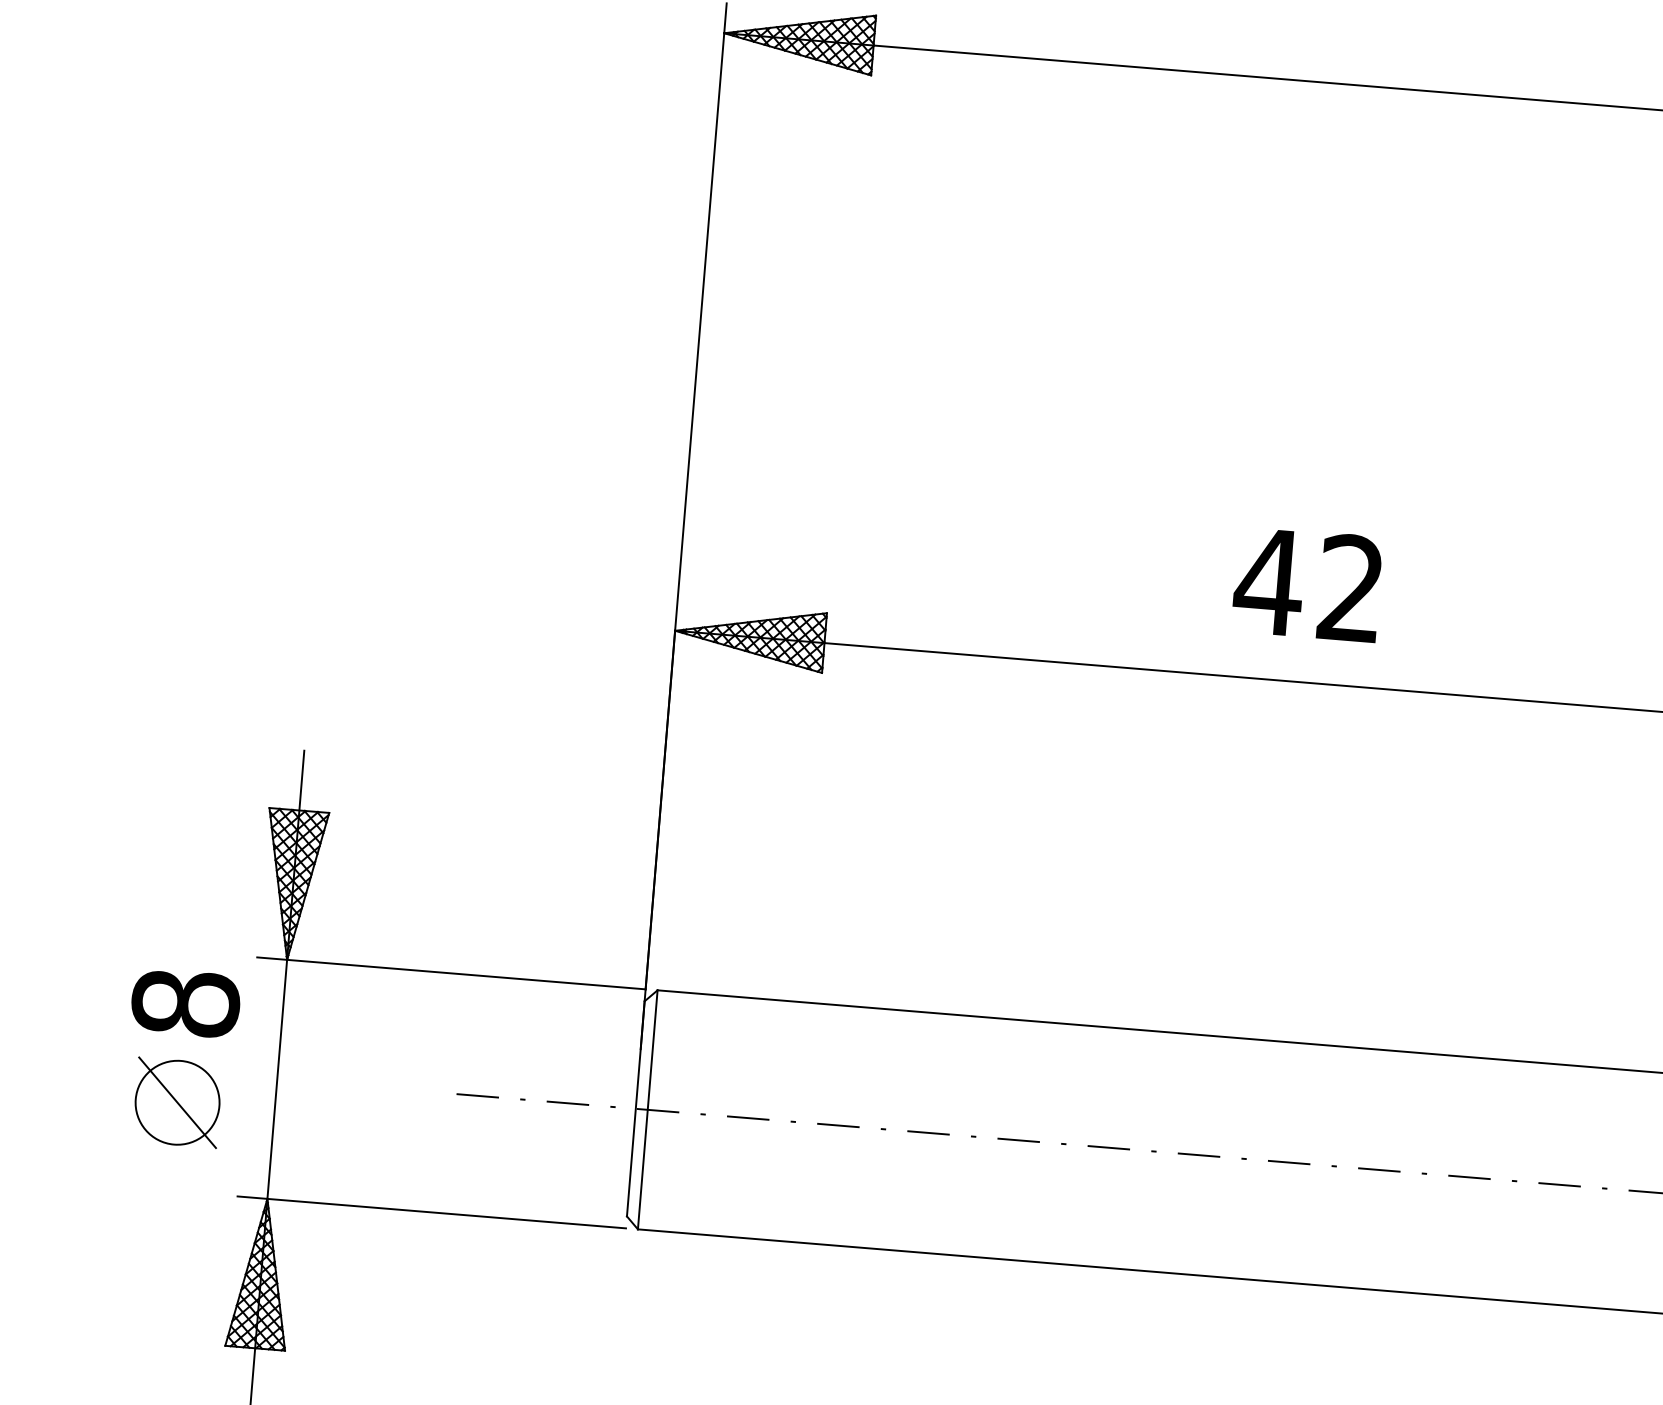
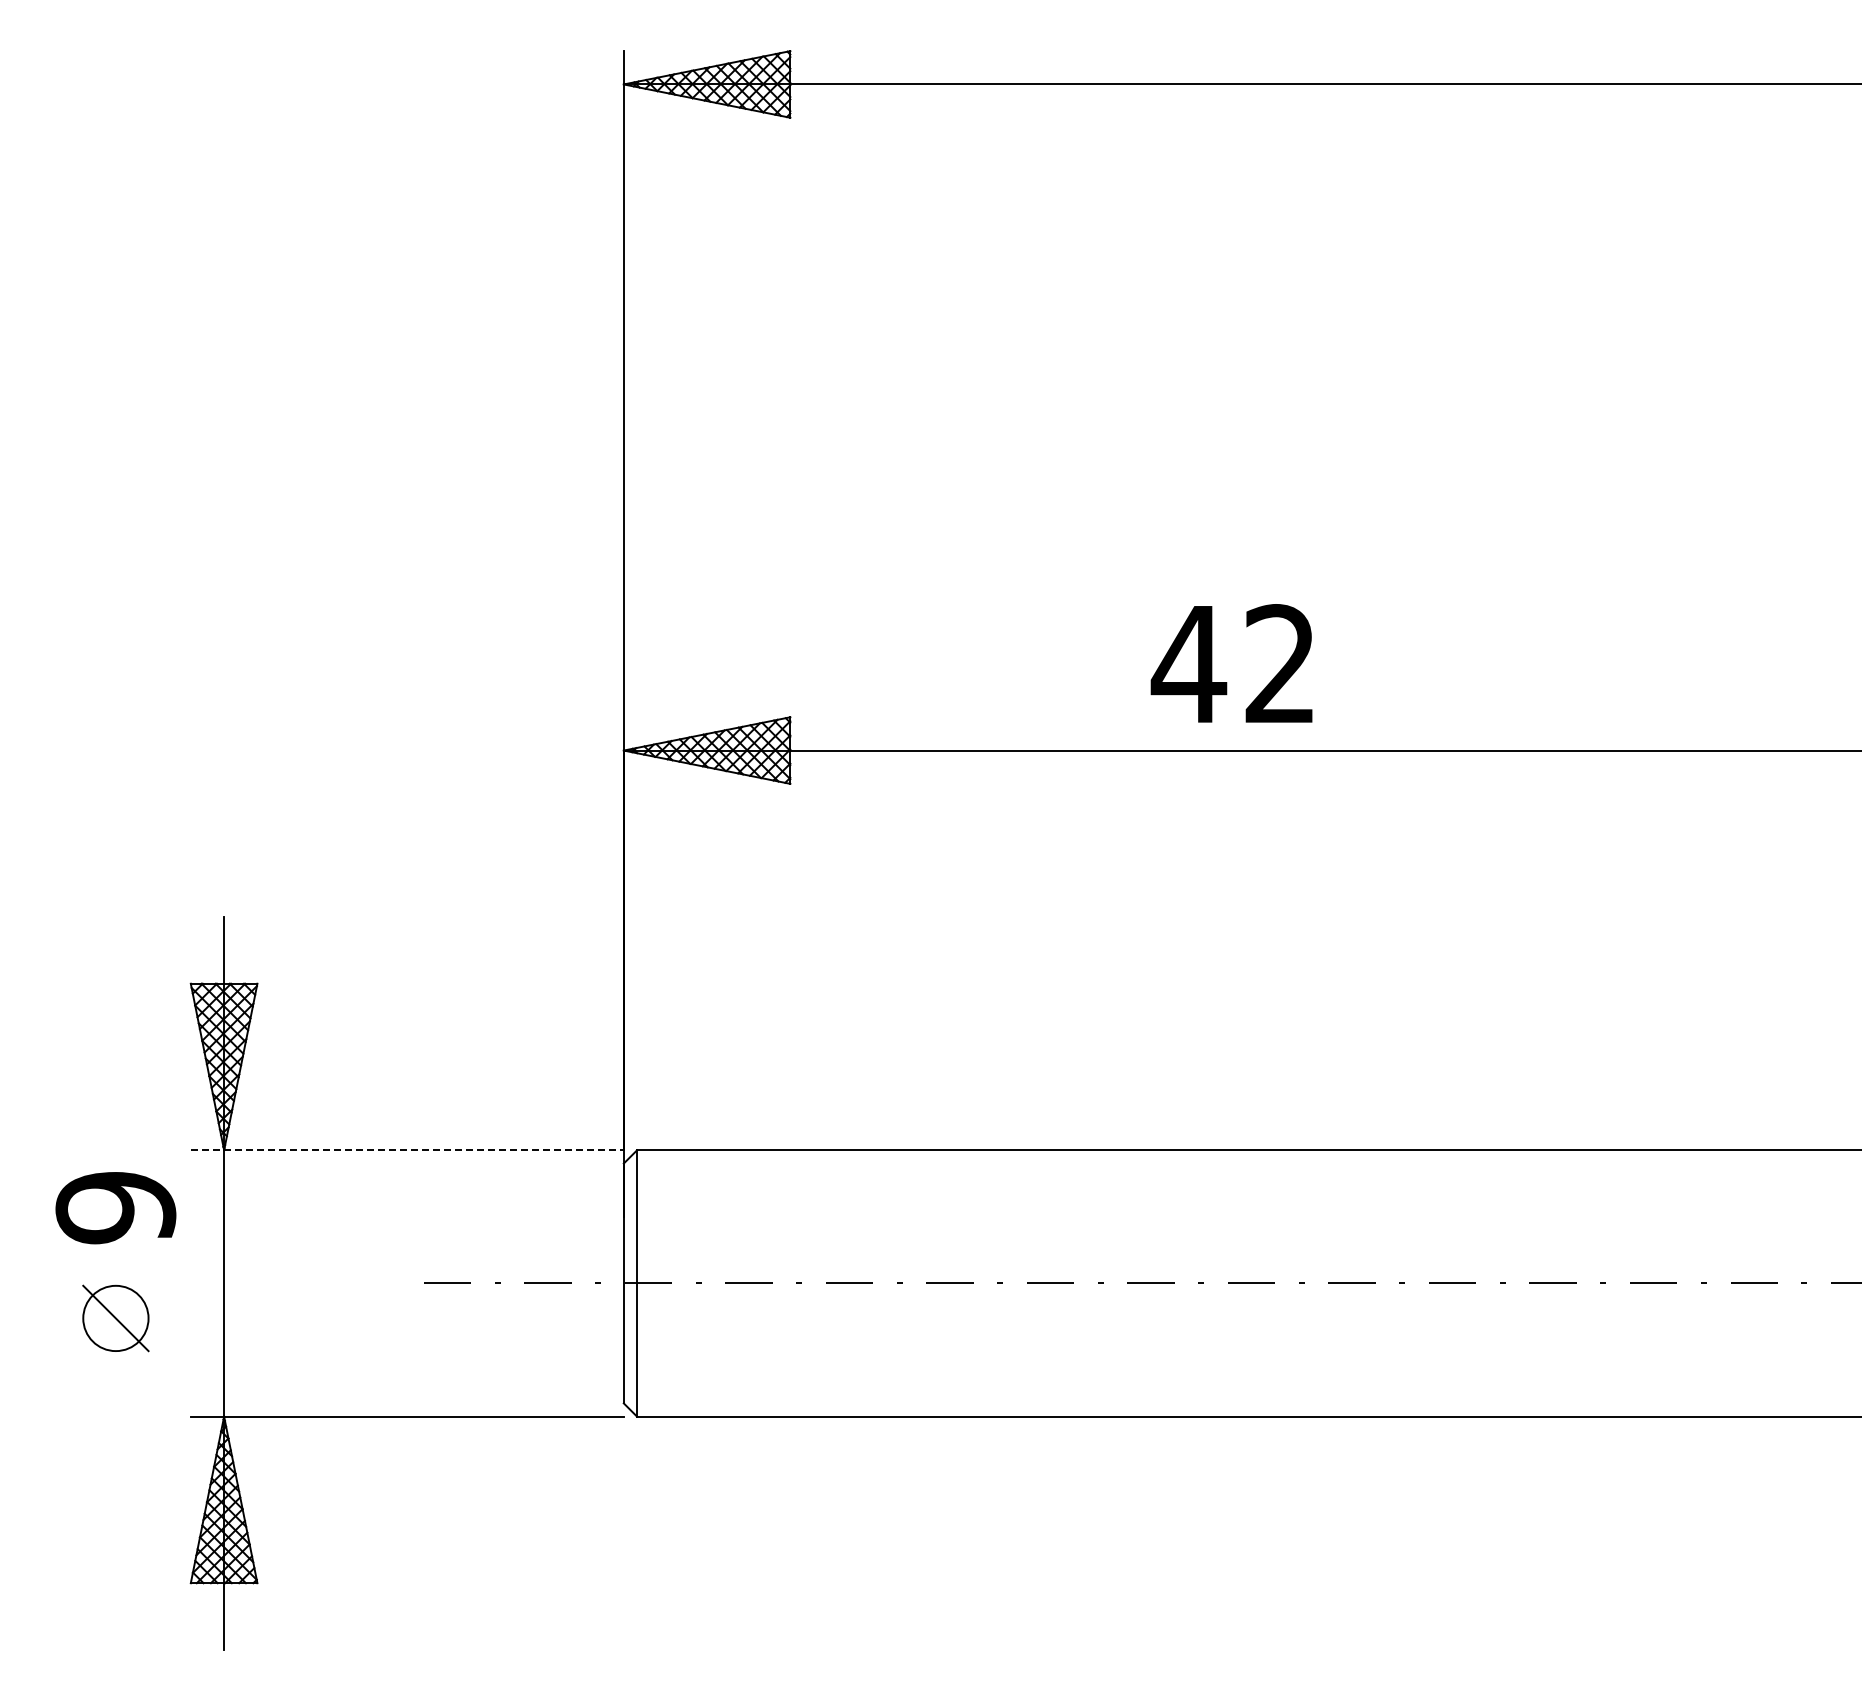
text: (1307, 584) -> (1231, 663), moved
line: (451, 973) -> (407, 1150), solid -> dashed
text: (185, 1003) -> (115, 1207), 8 -> 9
part: (177, 1102) -> (115, 1318), size x0.7

